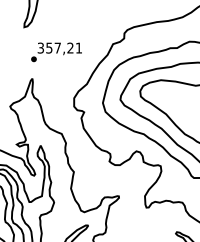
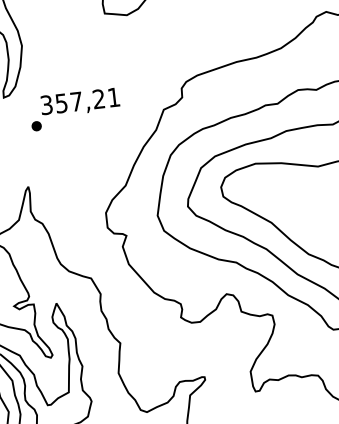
text: (56, 52) -> (75, 109), moved

